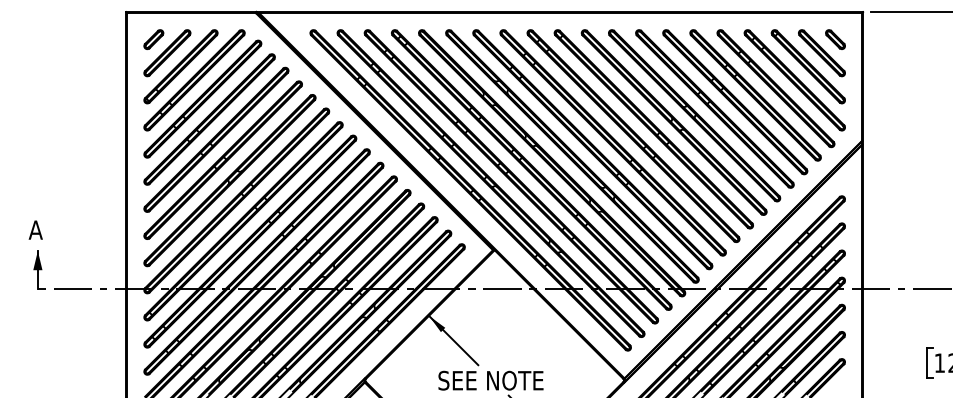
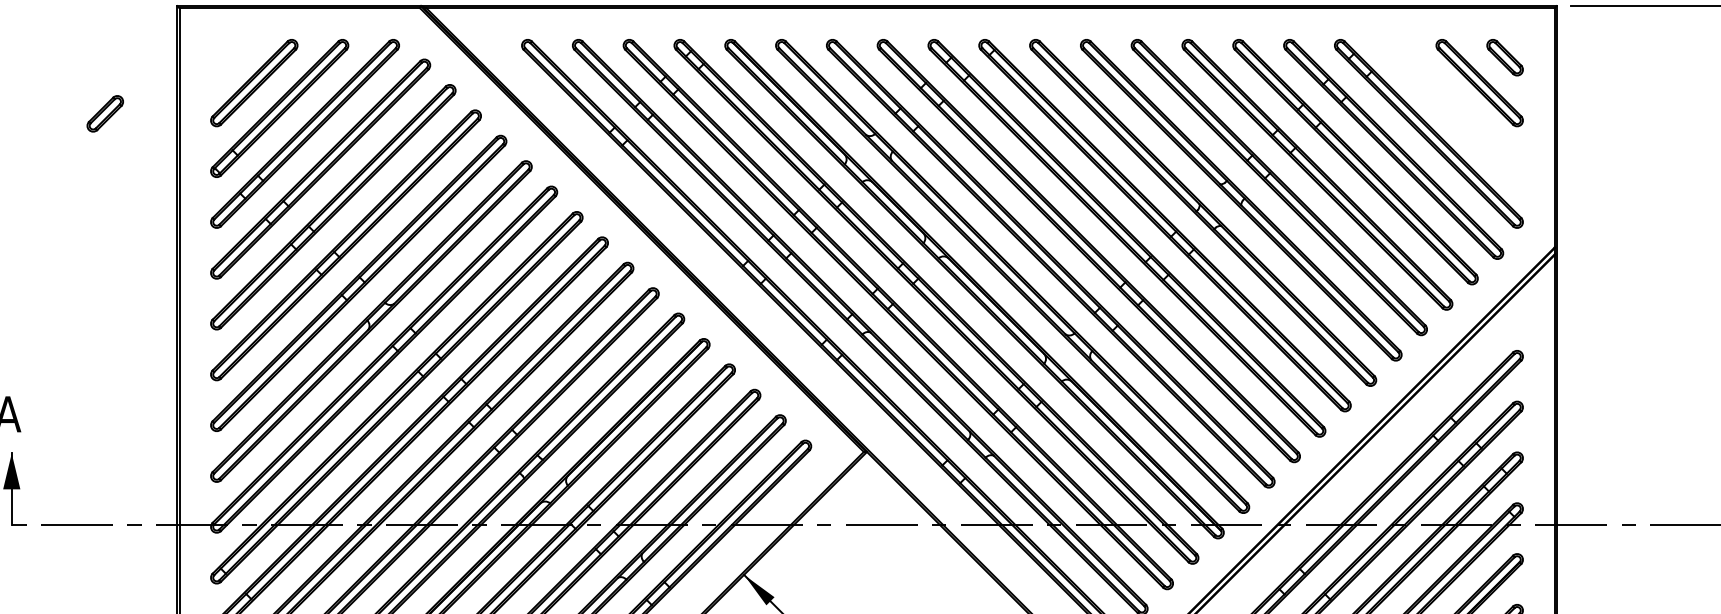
part: (153, 39) -> (104, 113), moved
part: (807, 66) -> (1452, 107), removed

